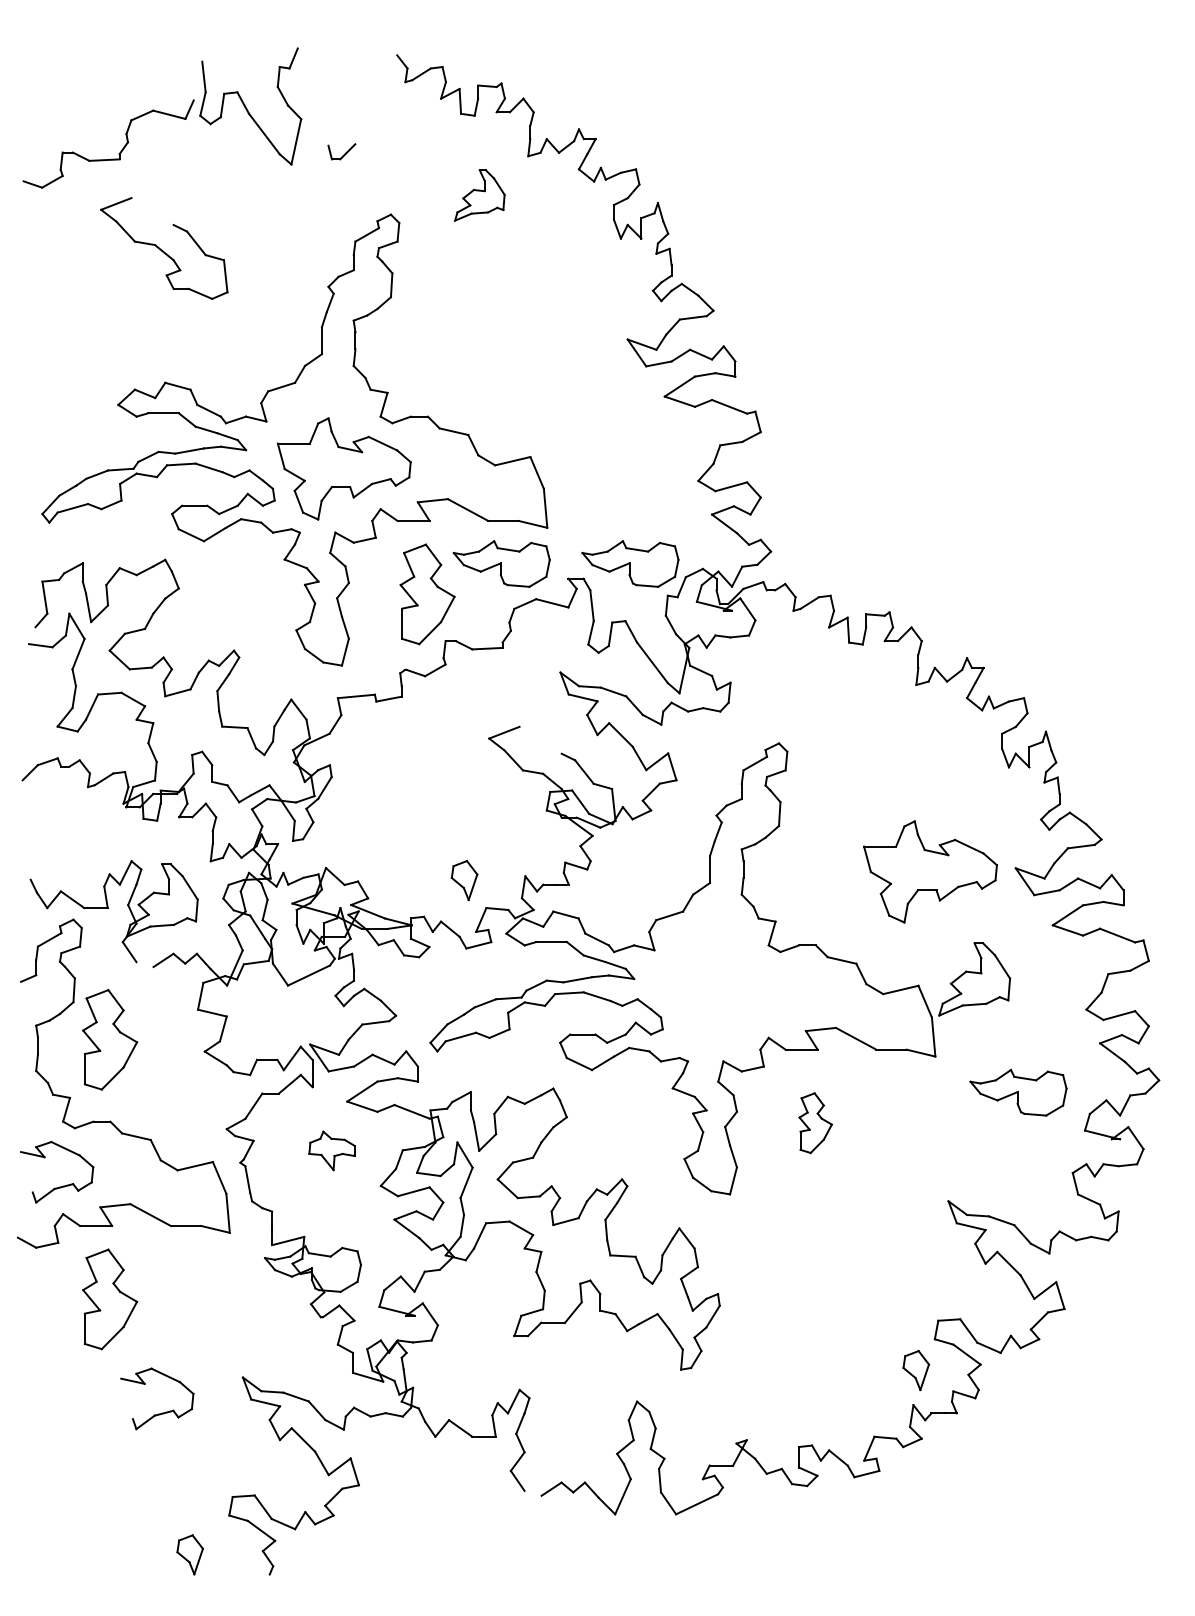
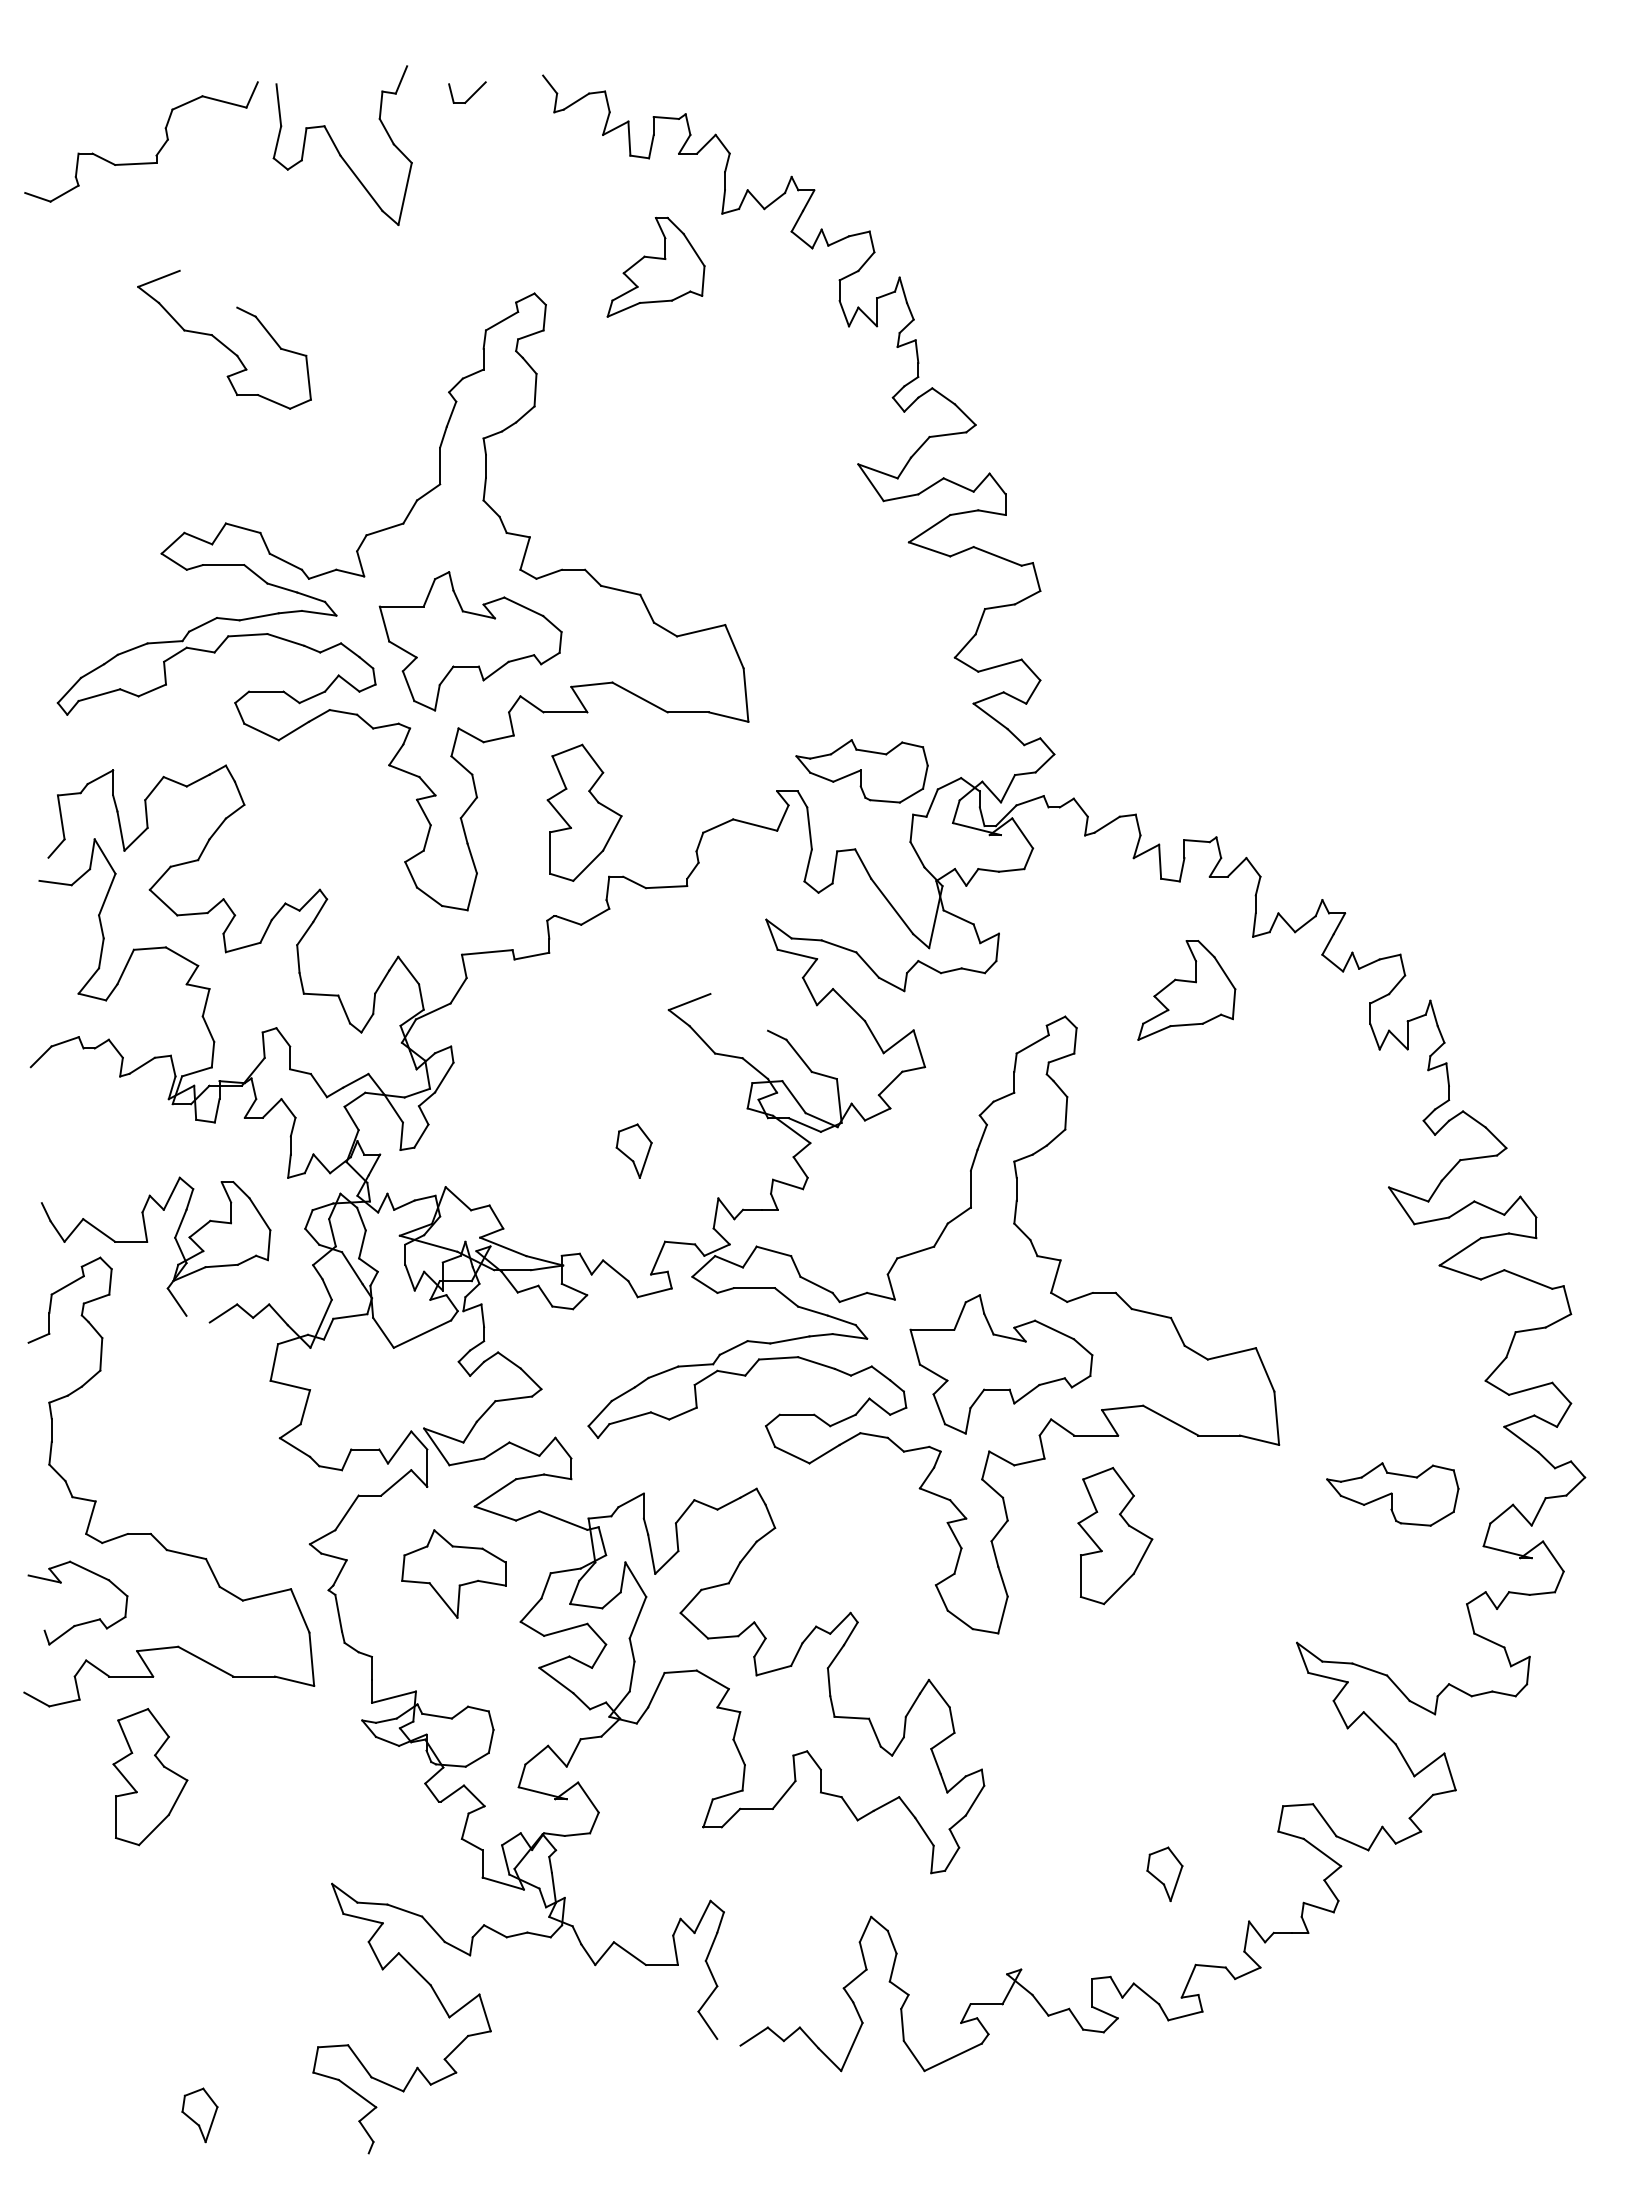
part: (341, 151) -> (467, 92), moved
part: (119, 152) -> (156, 153), moved
part: (479, 194) -> (655, 266), size x1.43
part: (501, 564) -> (685, 771), removed
part: (930, 871) -> (1001, 1364), moved
part: (464, 880) -> (633, 1150), moved
part: (974, 979) -> (1186, 990), moved
part: (110, 1040) -> (150, 1422), removed
part: (815, 1122) -> (1115, 1535), size x1.67
part: (331, 1150) -> (453, 1573), size x1.67
part: (915, 1370) -> (1164, 1874), moved
part: (161, 1413) -> (220, 1932), removed
part: (189, 1554) -> (199, 2115), moved

